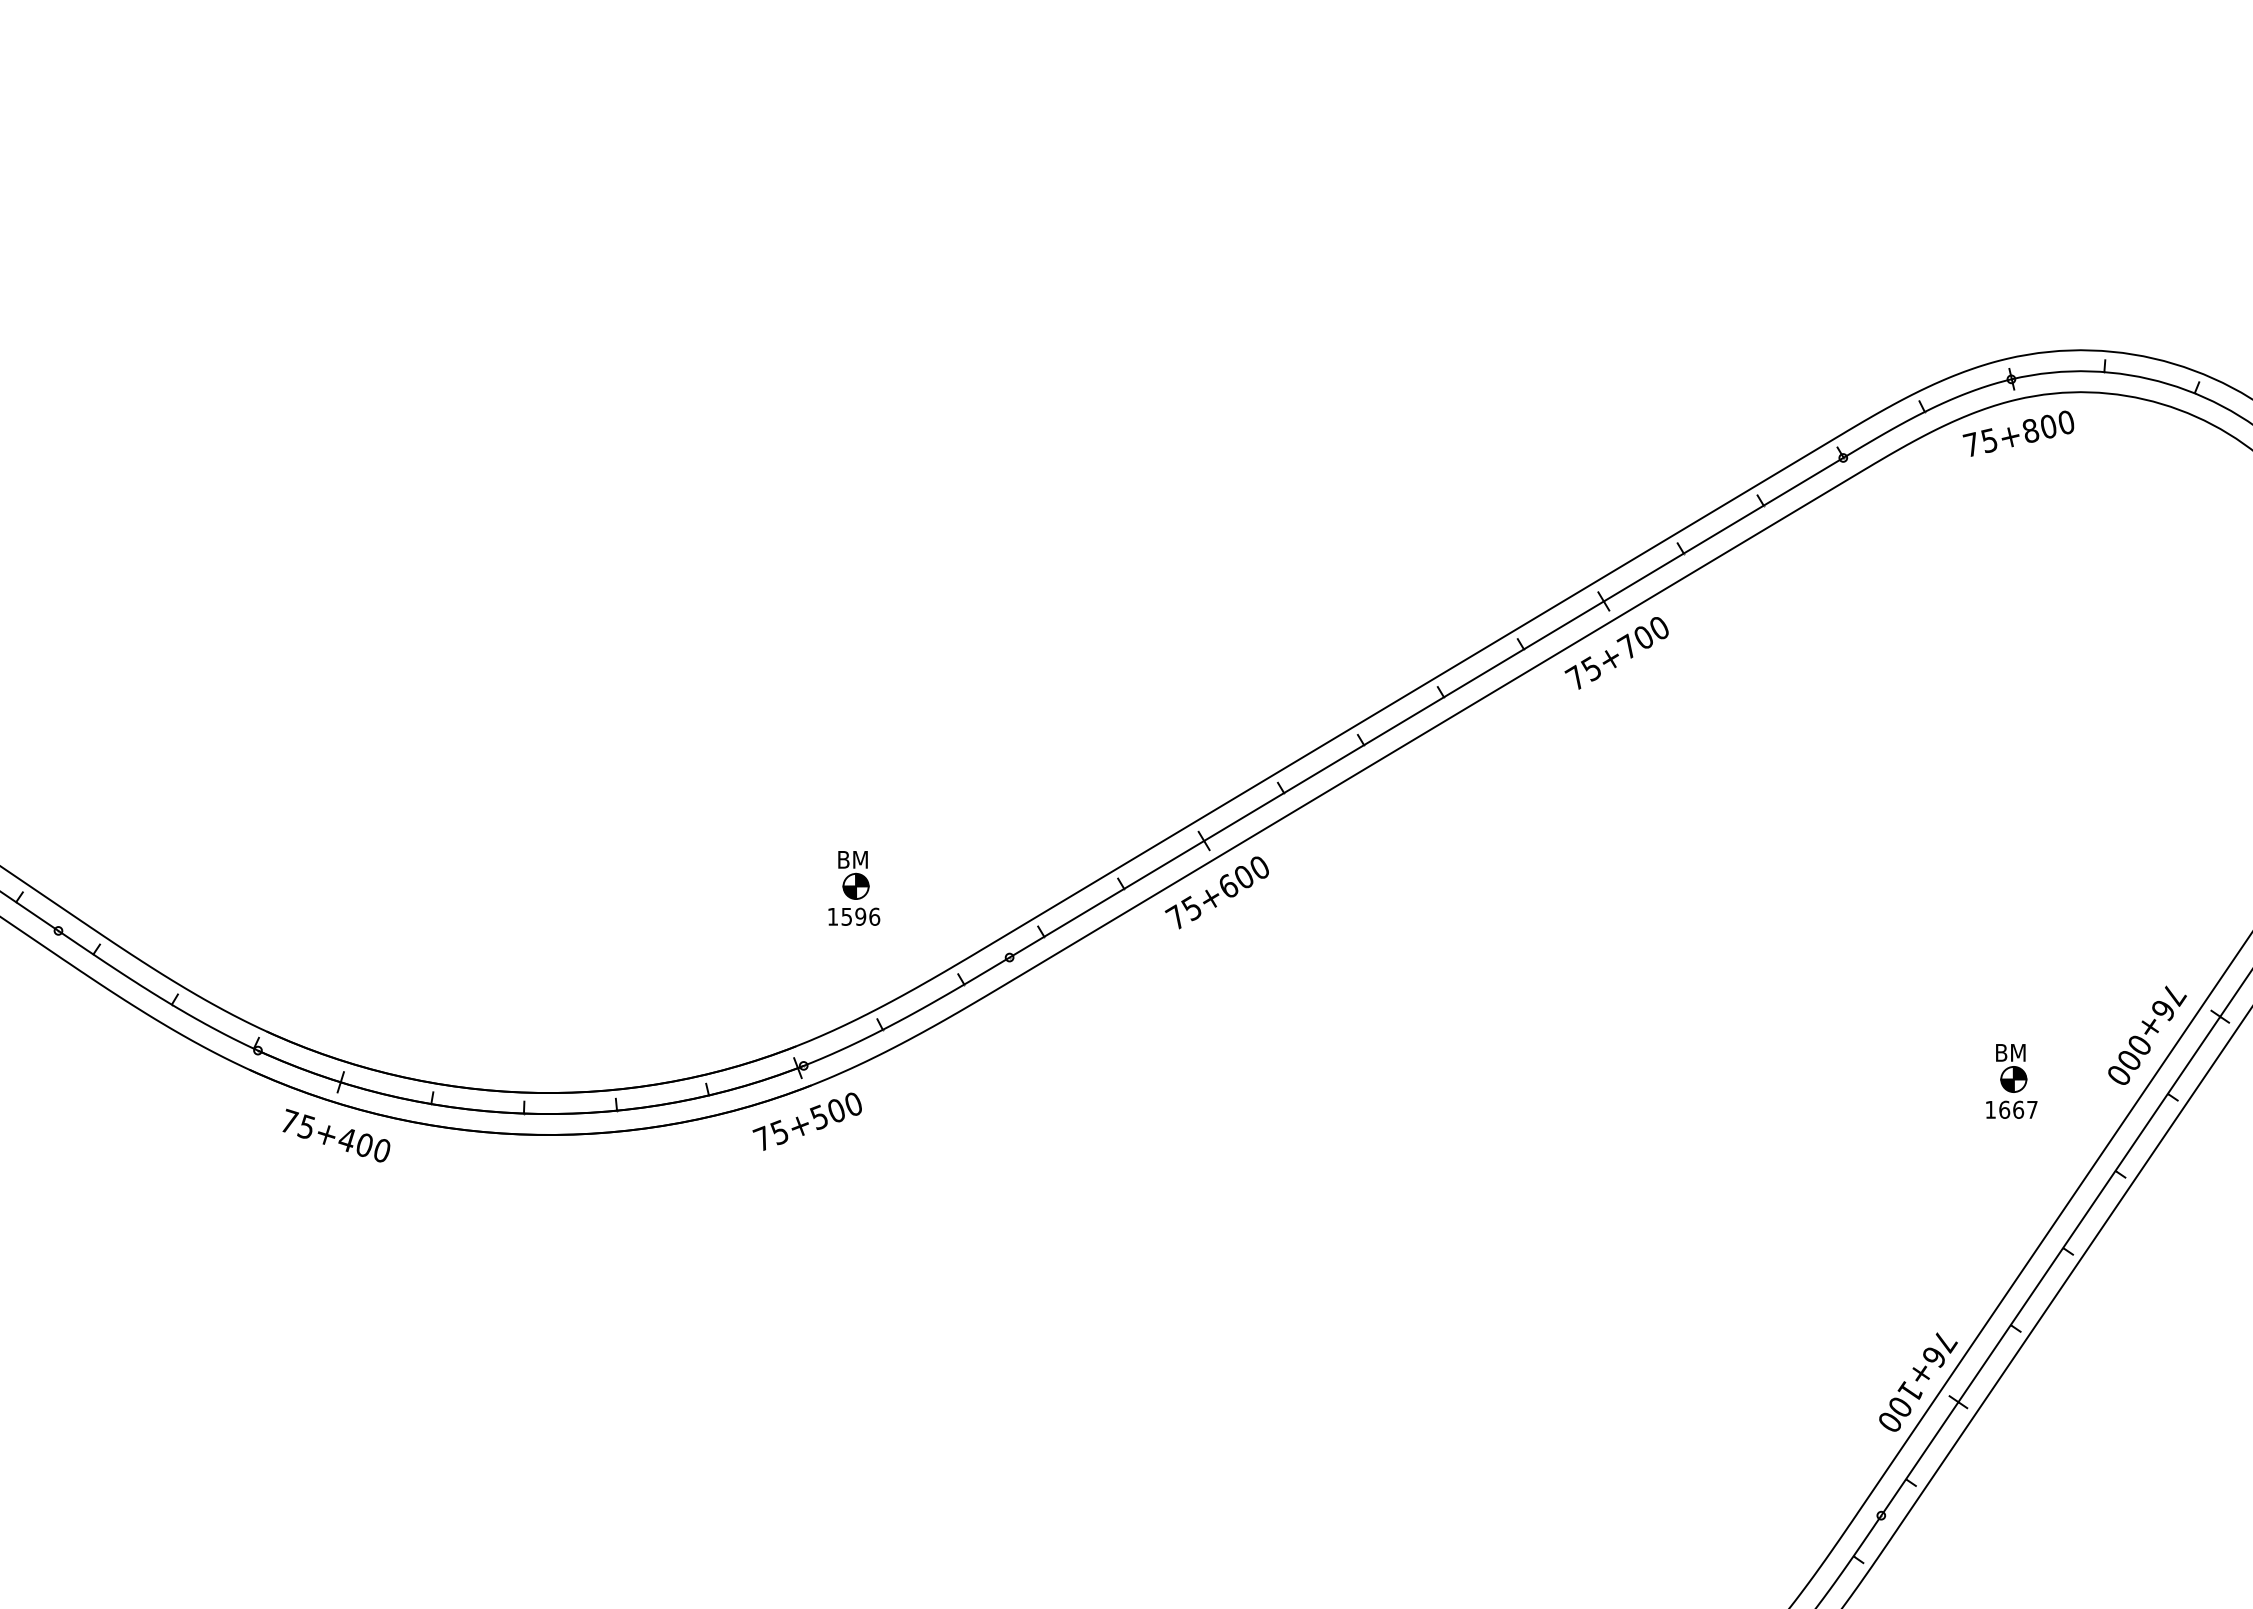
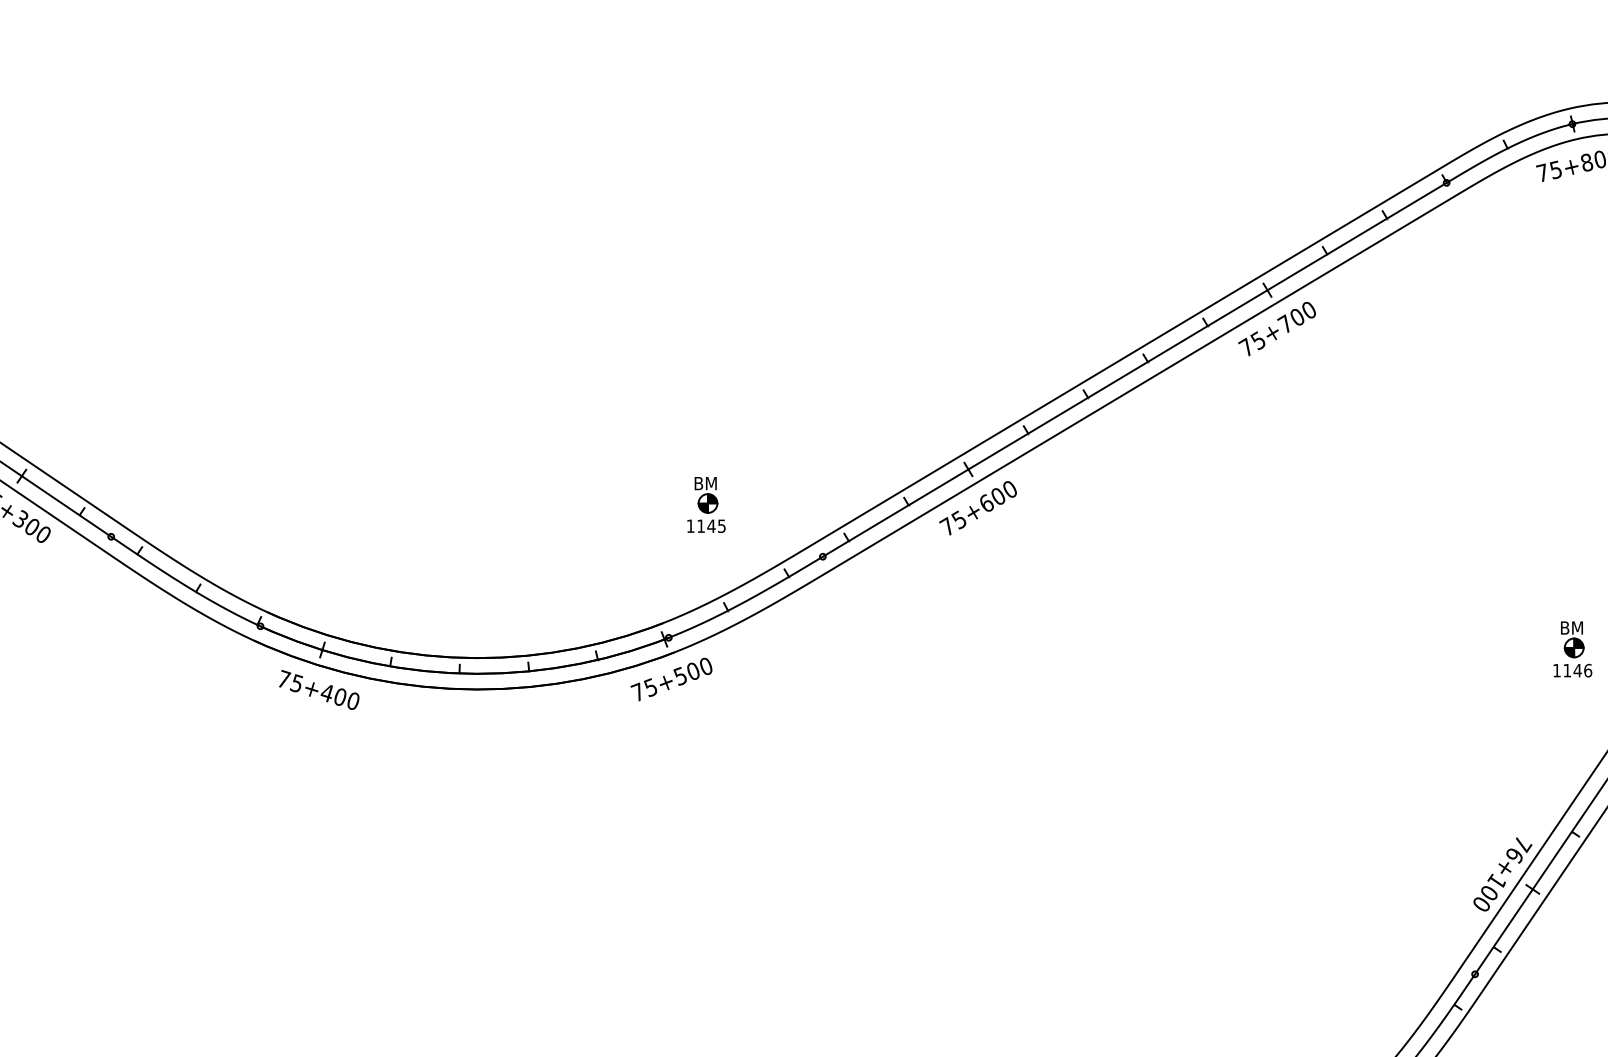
text: (860, 916) -> (711, 525), 1596 -> 1145
text: (2018, 1109) -> (1577, 670), 1667 -> 1146

